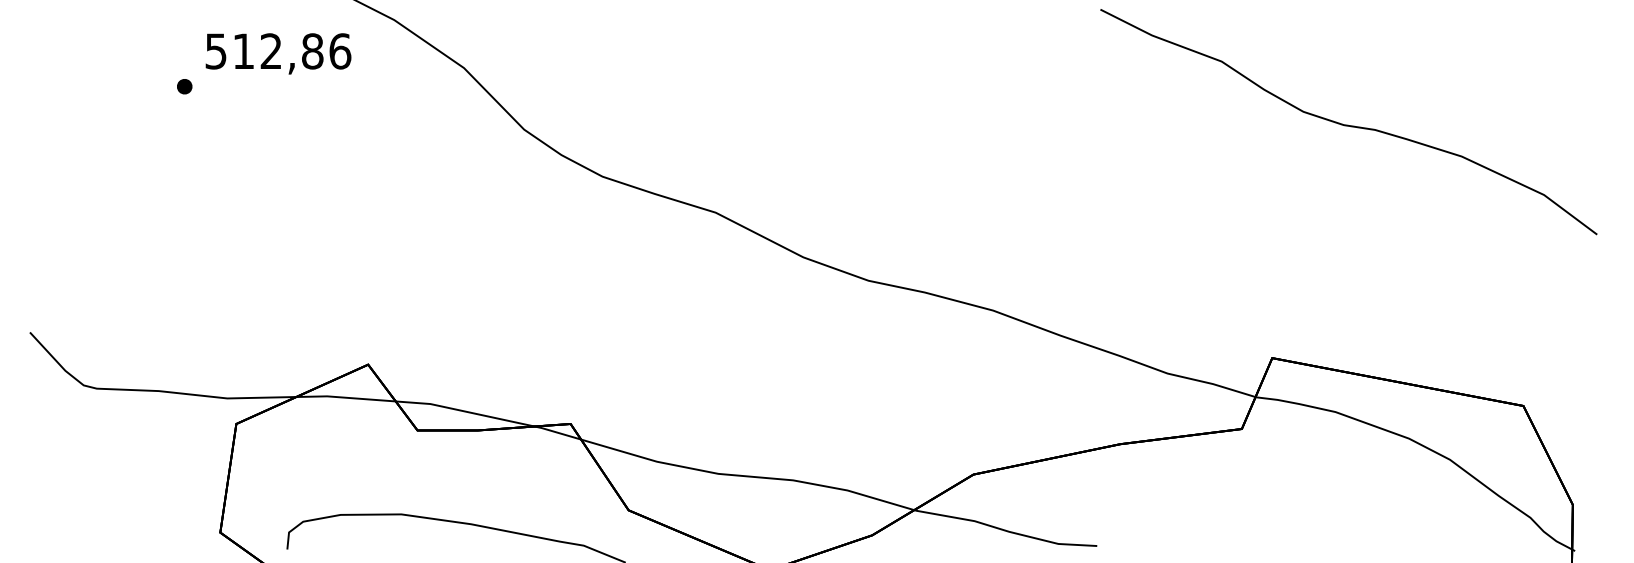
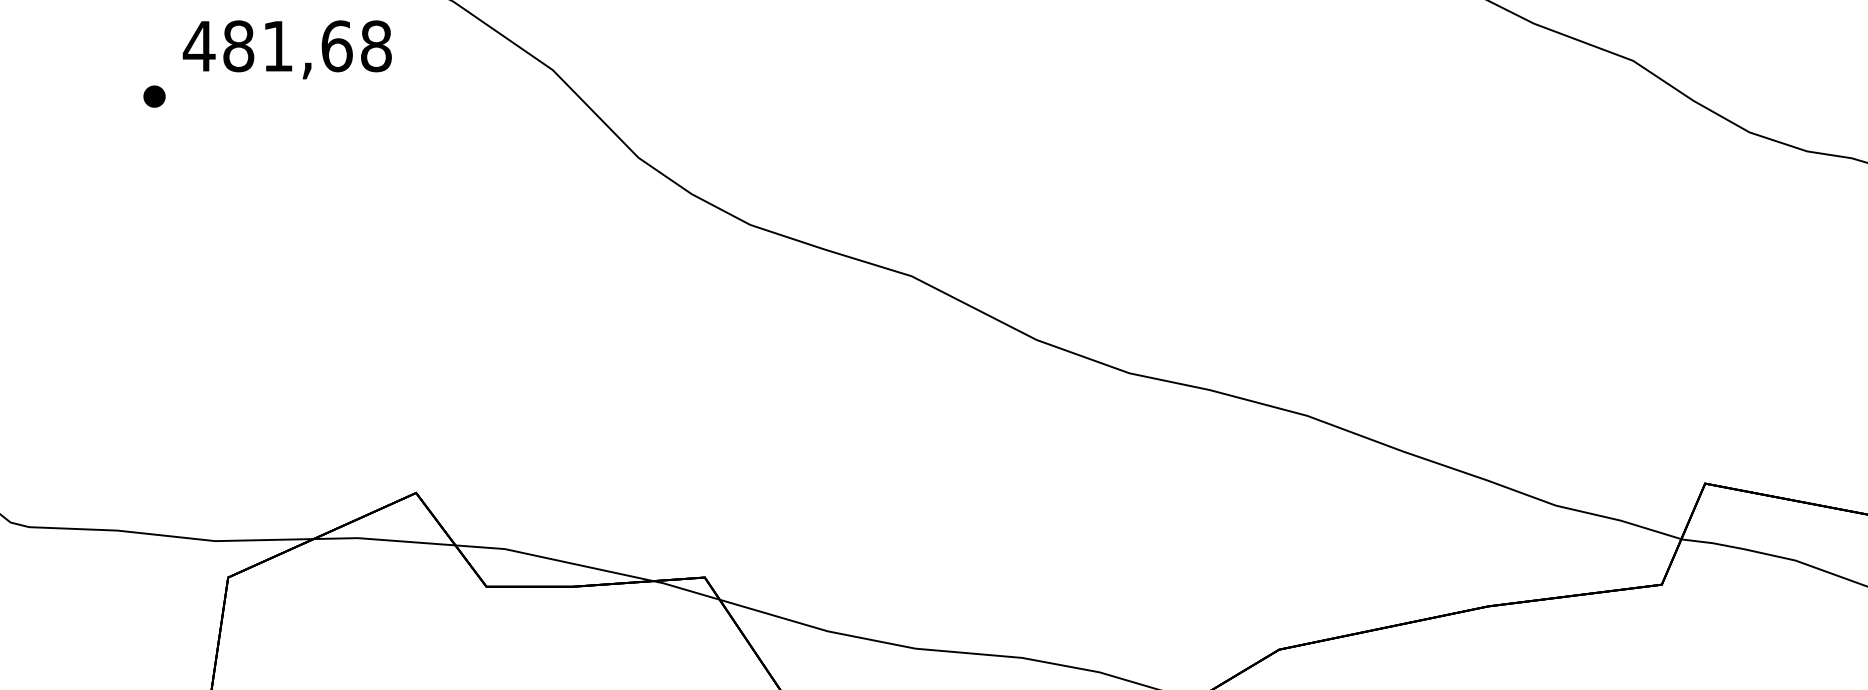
text: (277, 51) -> (286, 46), 512,86 -> 481,68

